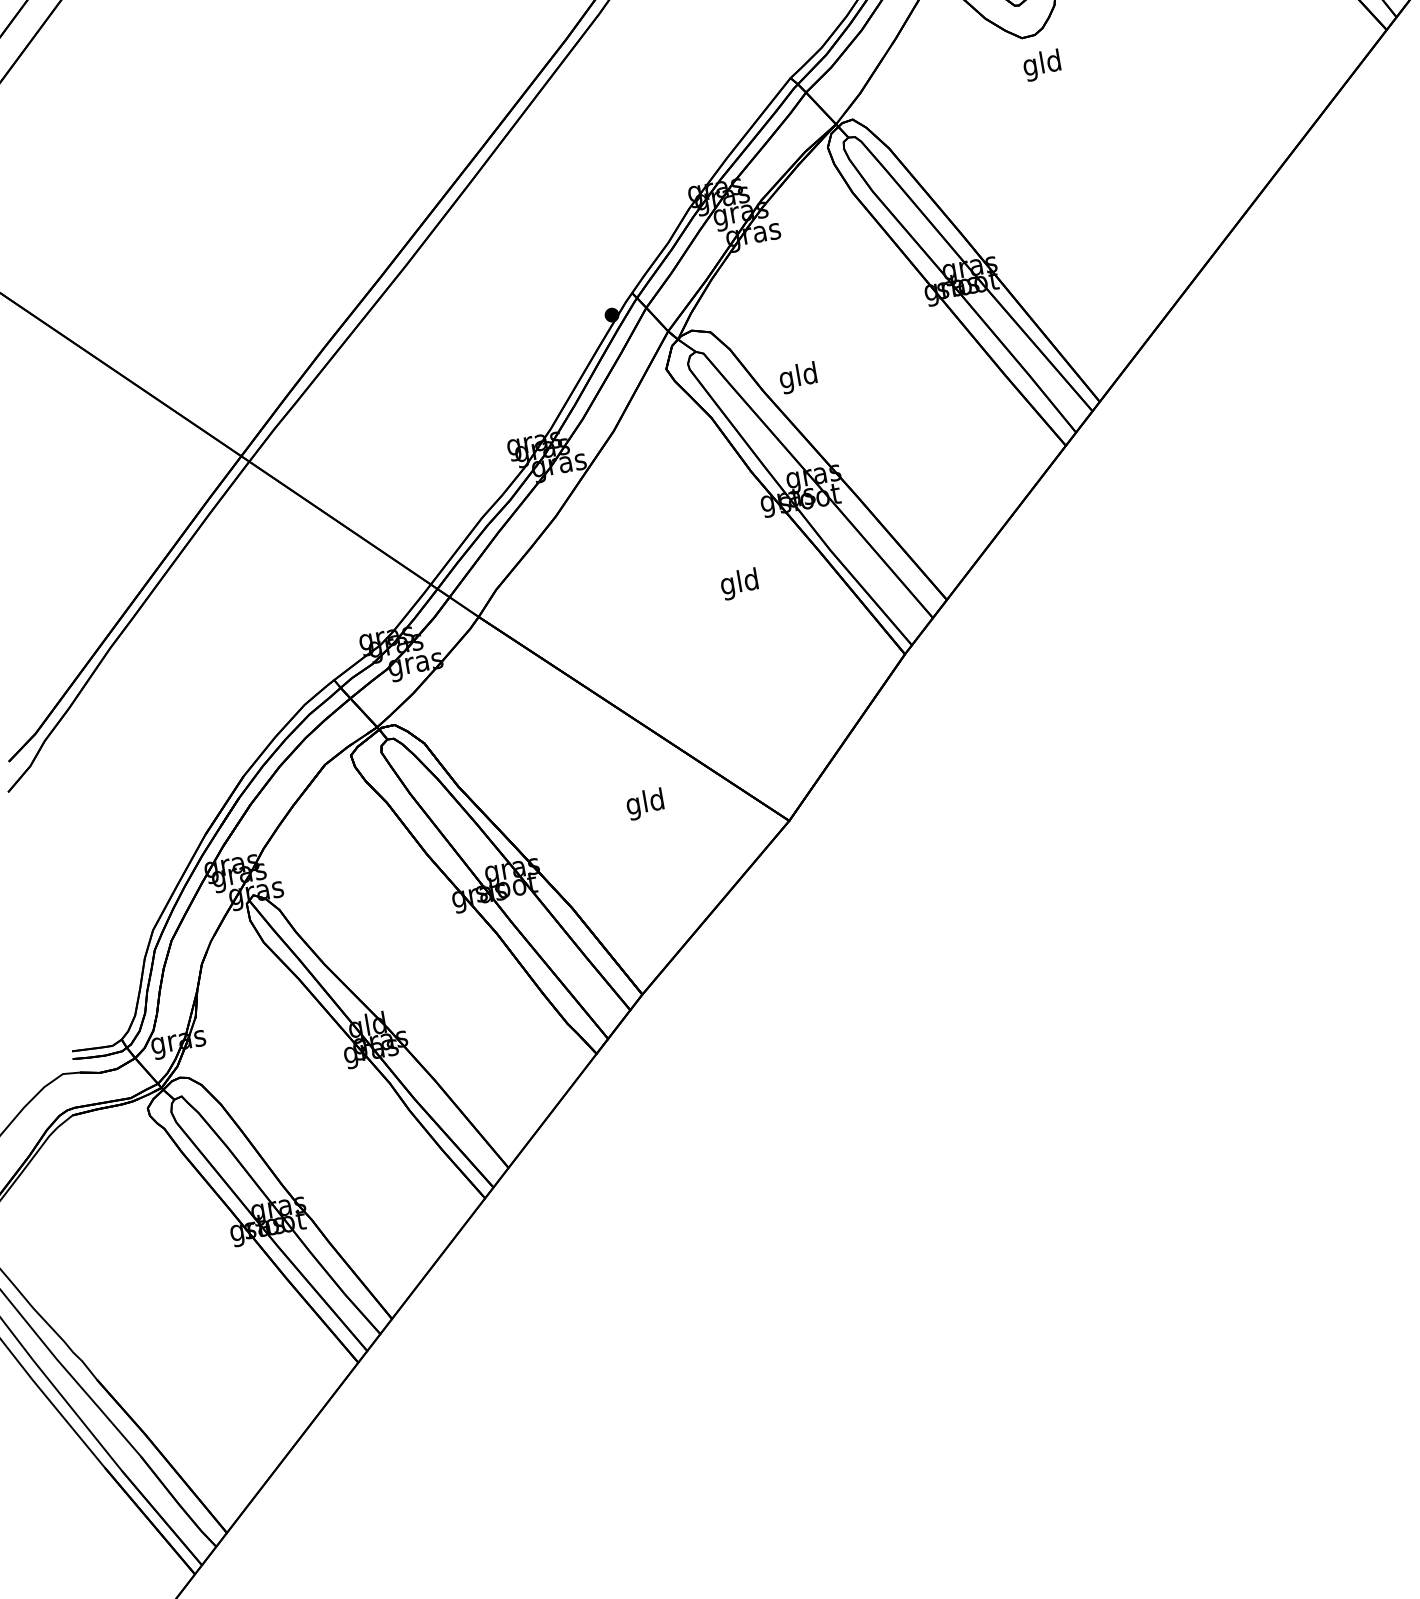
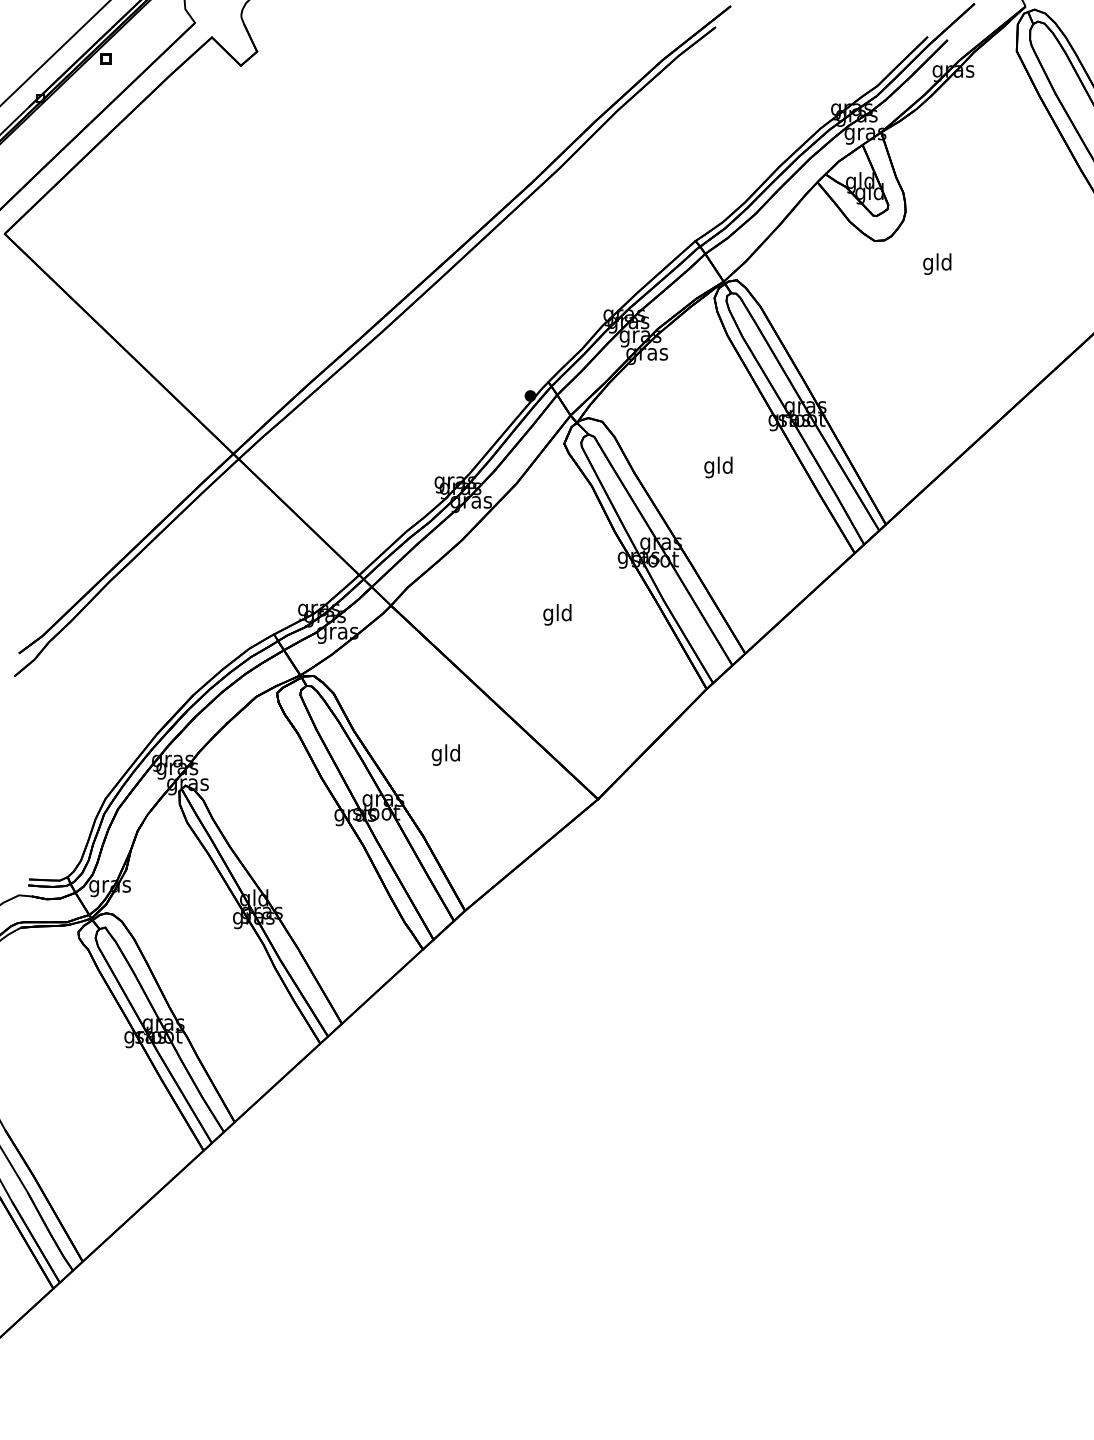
text: (1042, 64) -> (937, 263), moved
text: (798, 377) -> (718, 467), moved
text: (739, 583) -> (557, 614), moved
text: (644, 803) -> (445, 754), moved

